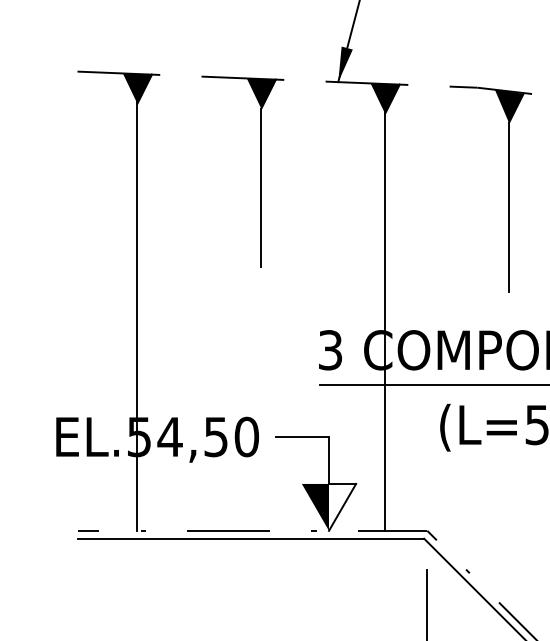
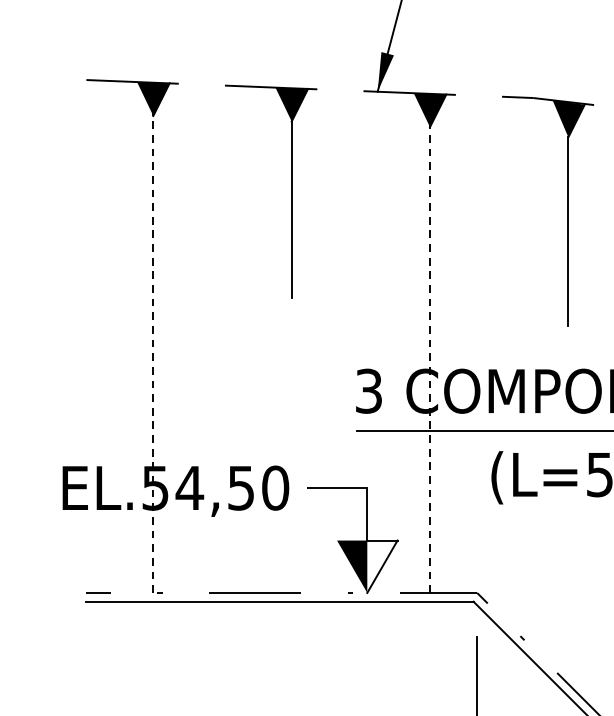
line: (137, 302) -> (153, 337), solid -> dashed
line: (385, 307) -> (430, 343), solid -> dashed

